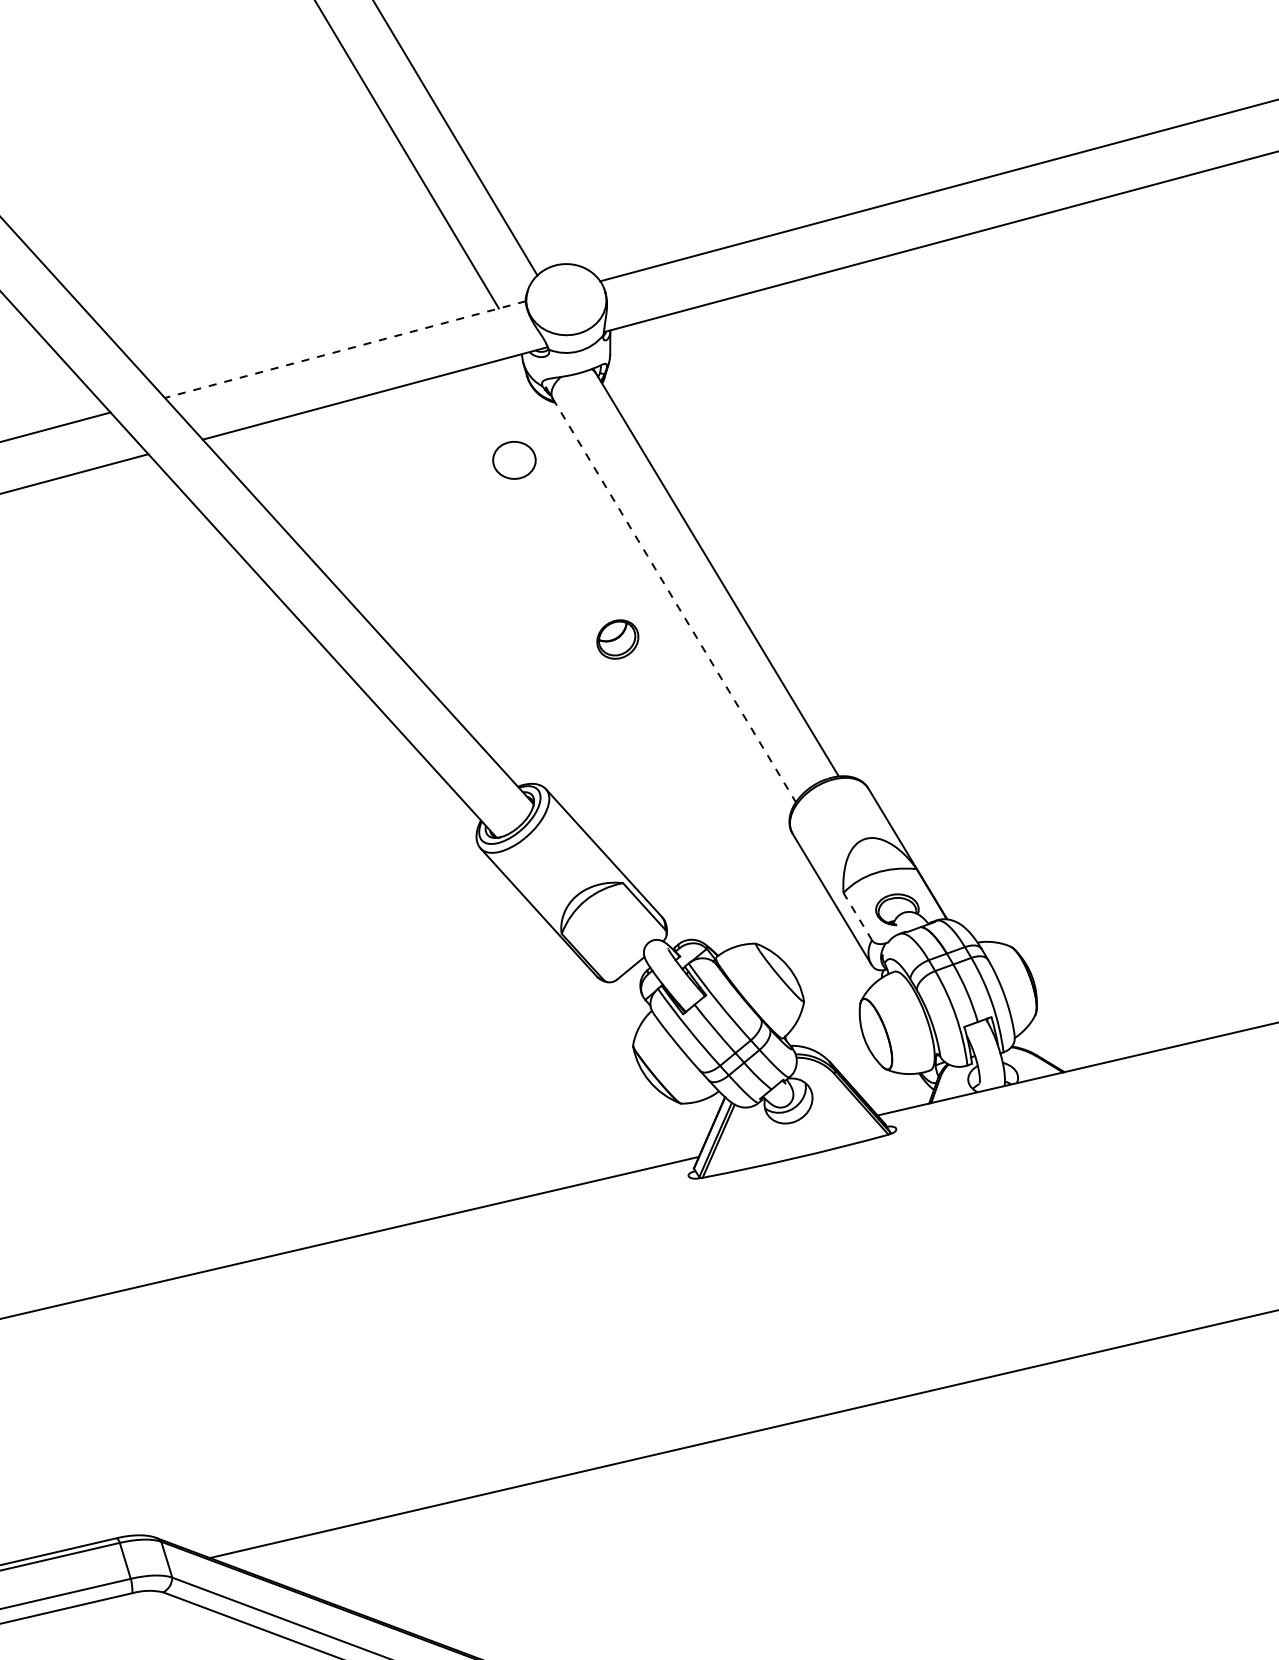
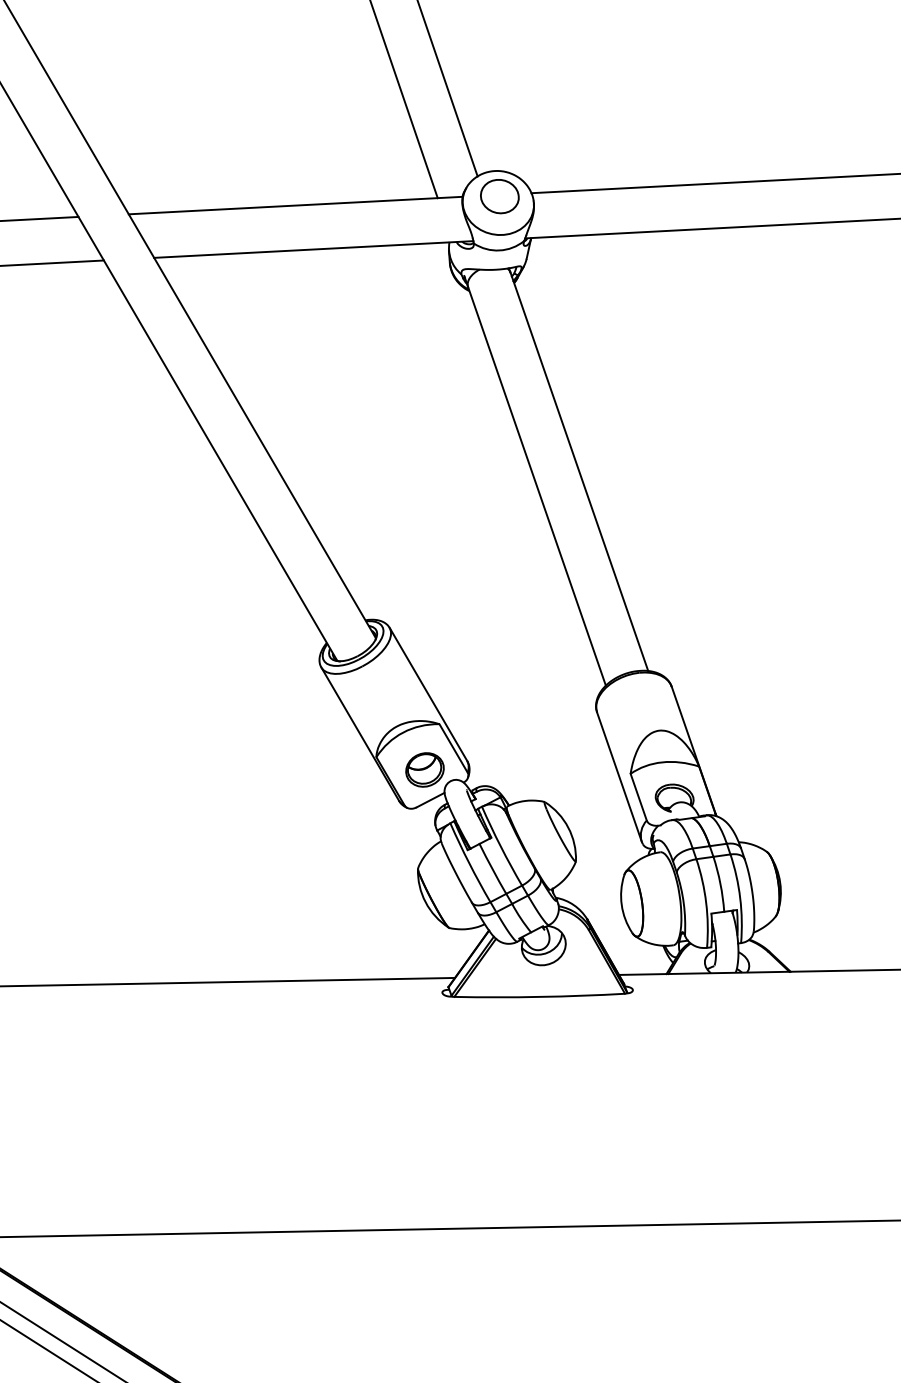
line: (345, 349) -> (295, 205), dashed -> solid
part: (514, 460) -> (499, 196), moved
line: (674, 600) -> (537, 486), dashed -> solid
part: (617, 639) -> (424, 769), moved
line: (857, 916) -> (638, 797), dashed -> solid

